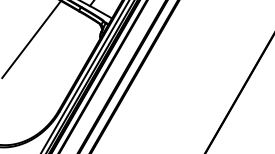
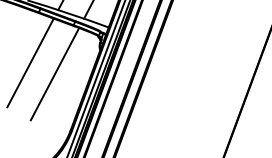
line: (52, 54) -> (54, 74), added

